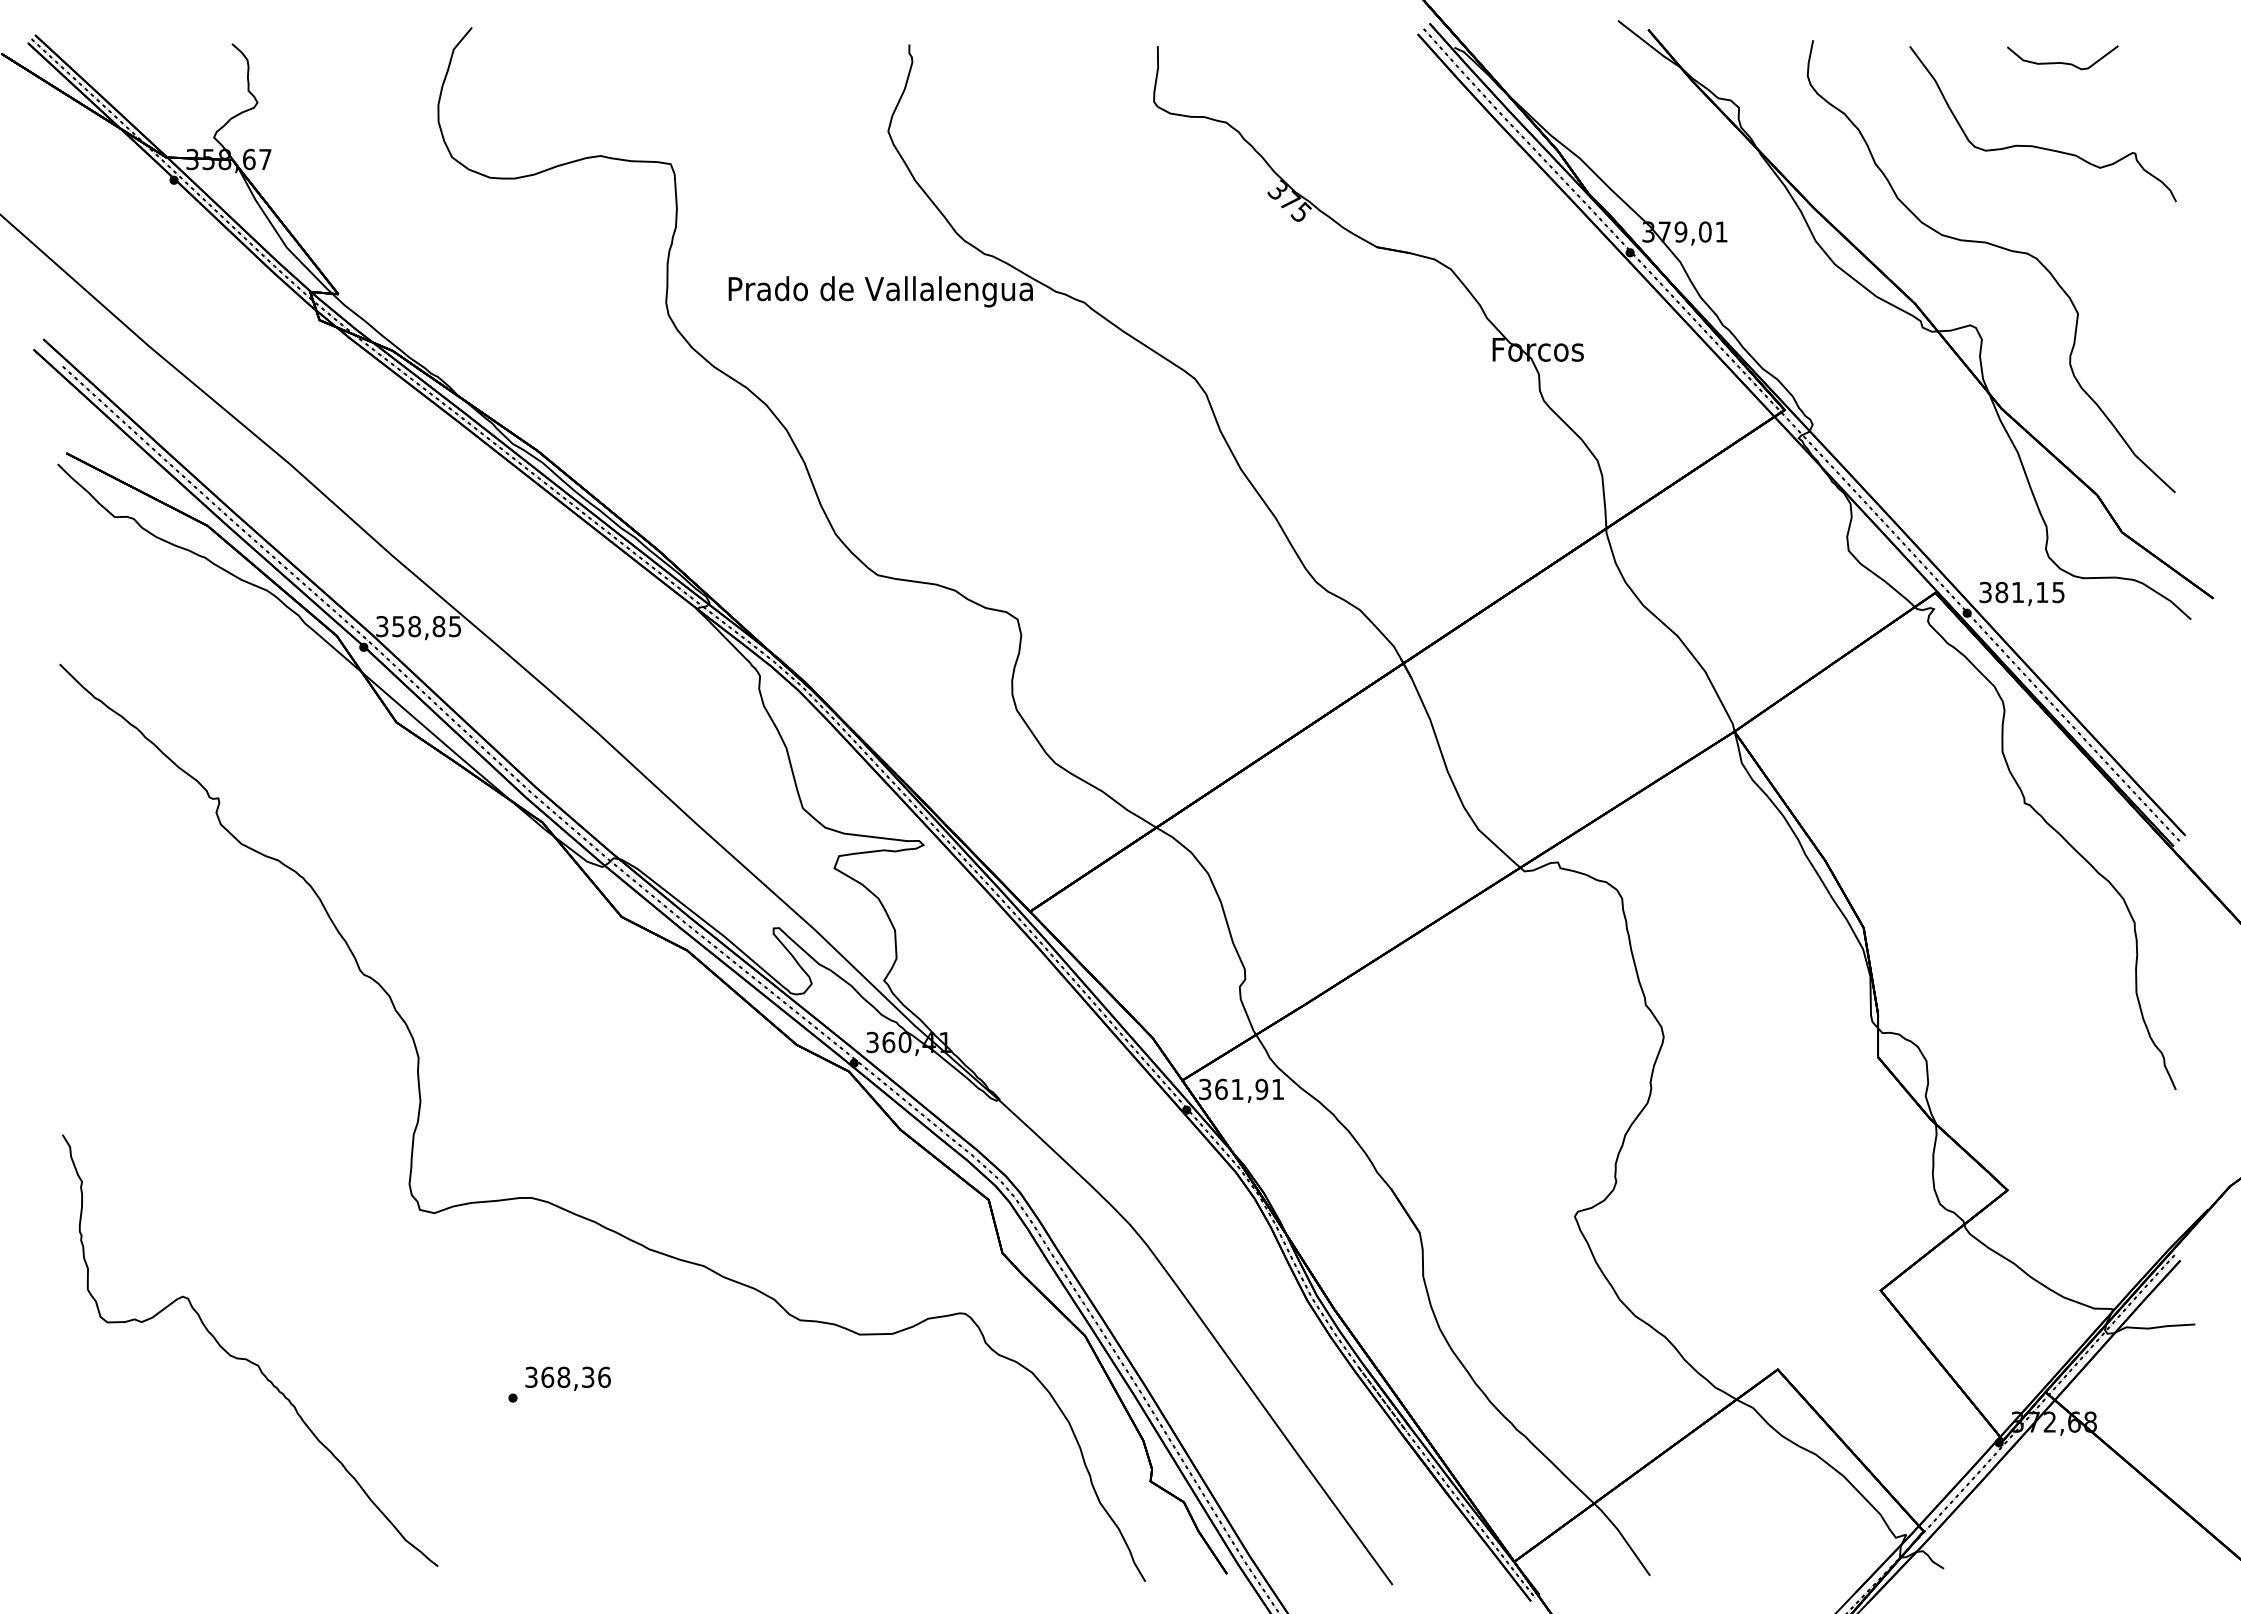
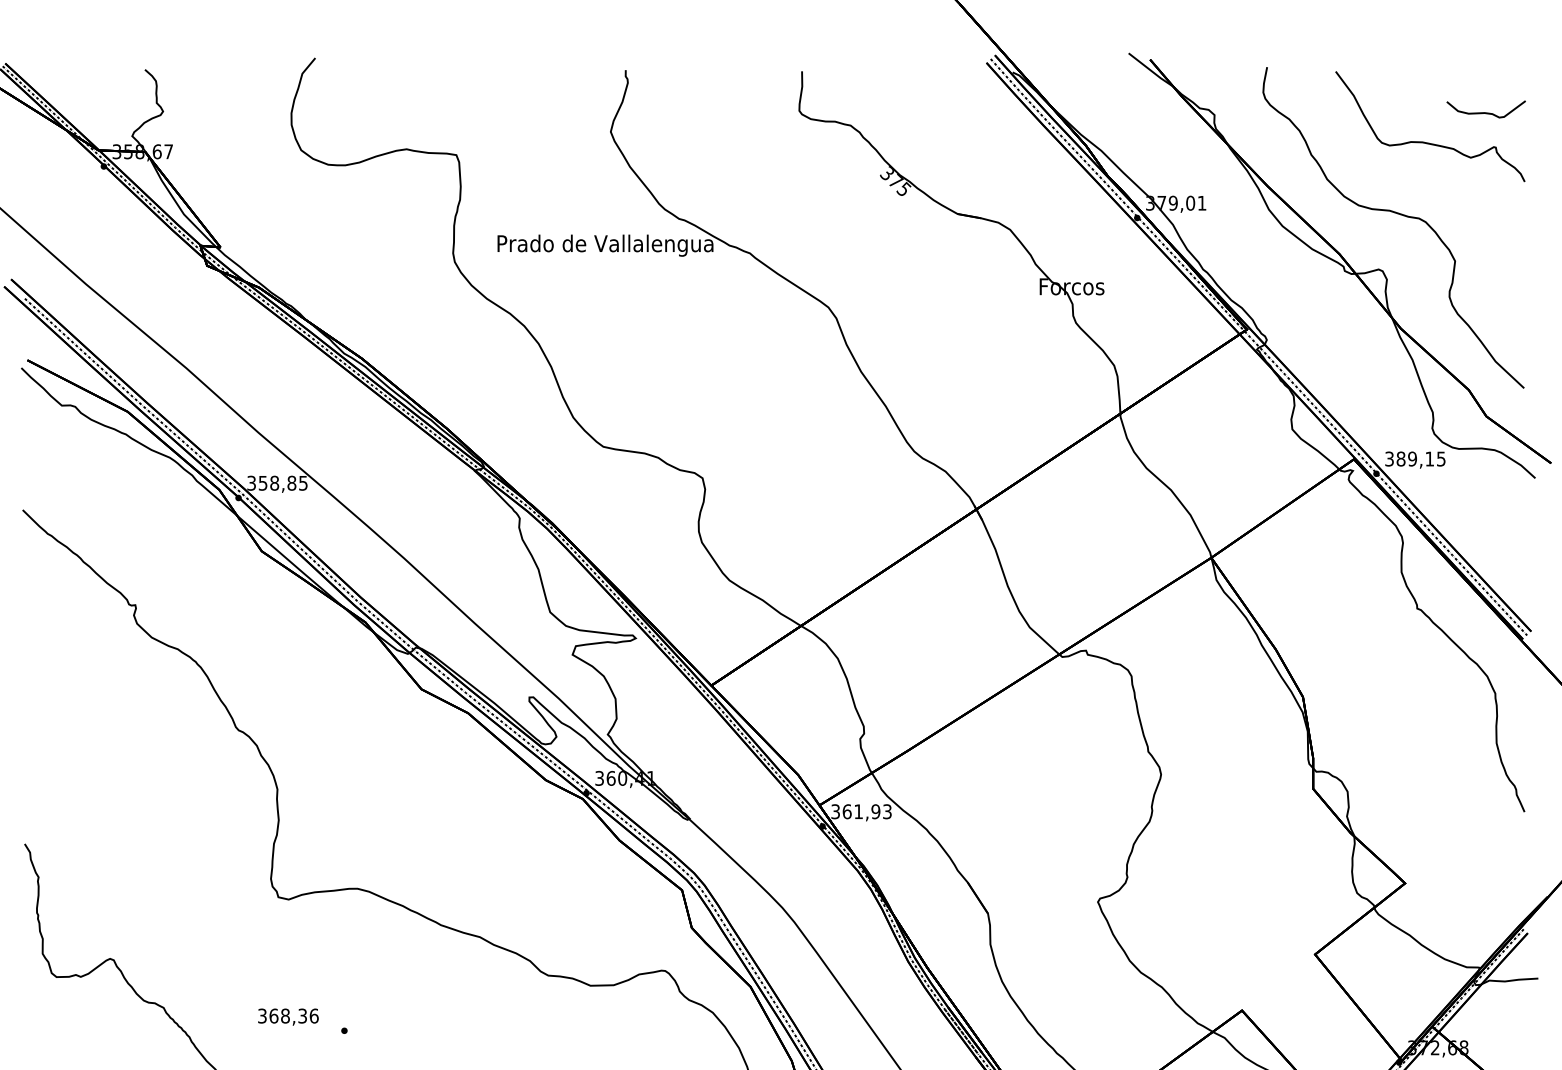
curve: (2062, 62) -> (1485, 112), moved
text: (2017, 592) -> (1412, 459), 381,15 -> 389,15
text: (1278, 1089) -> (887, 811), 361,91 -> 361,93
text: (567, 1378) -> (288, 1016), moved

